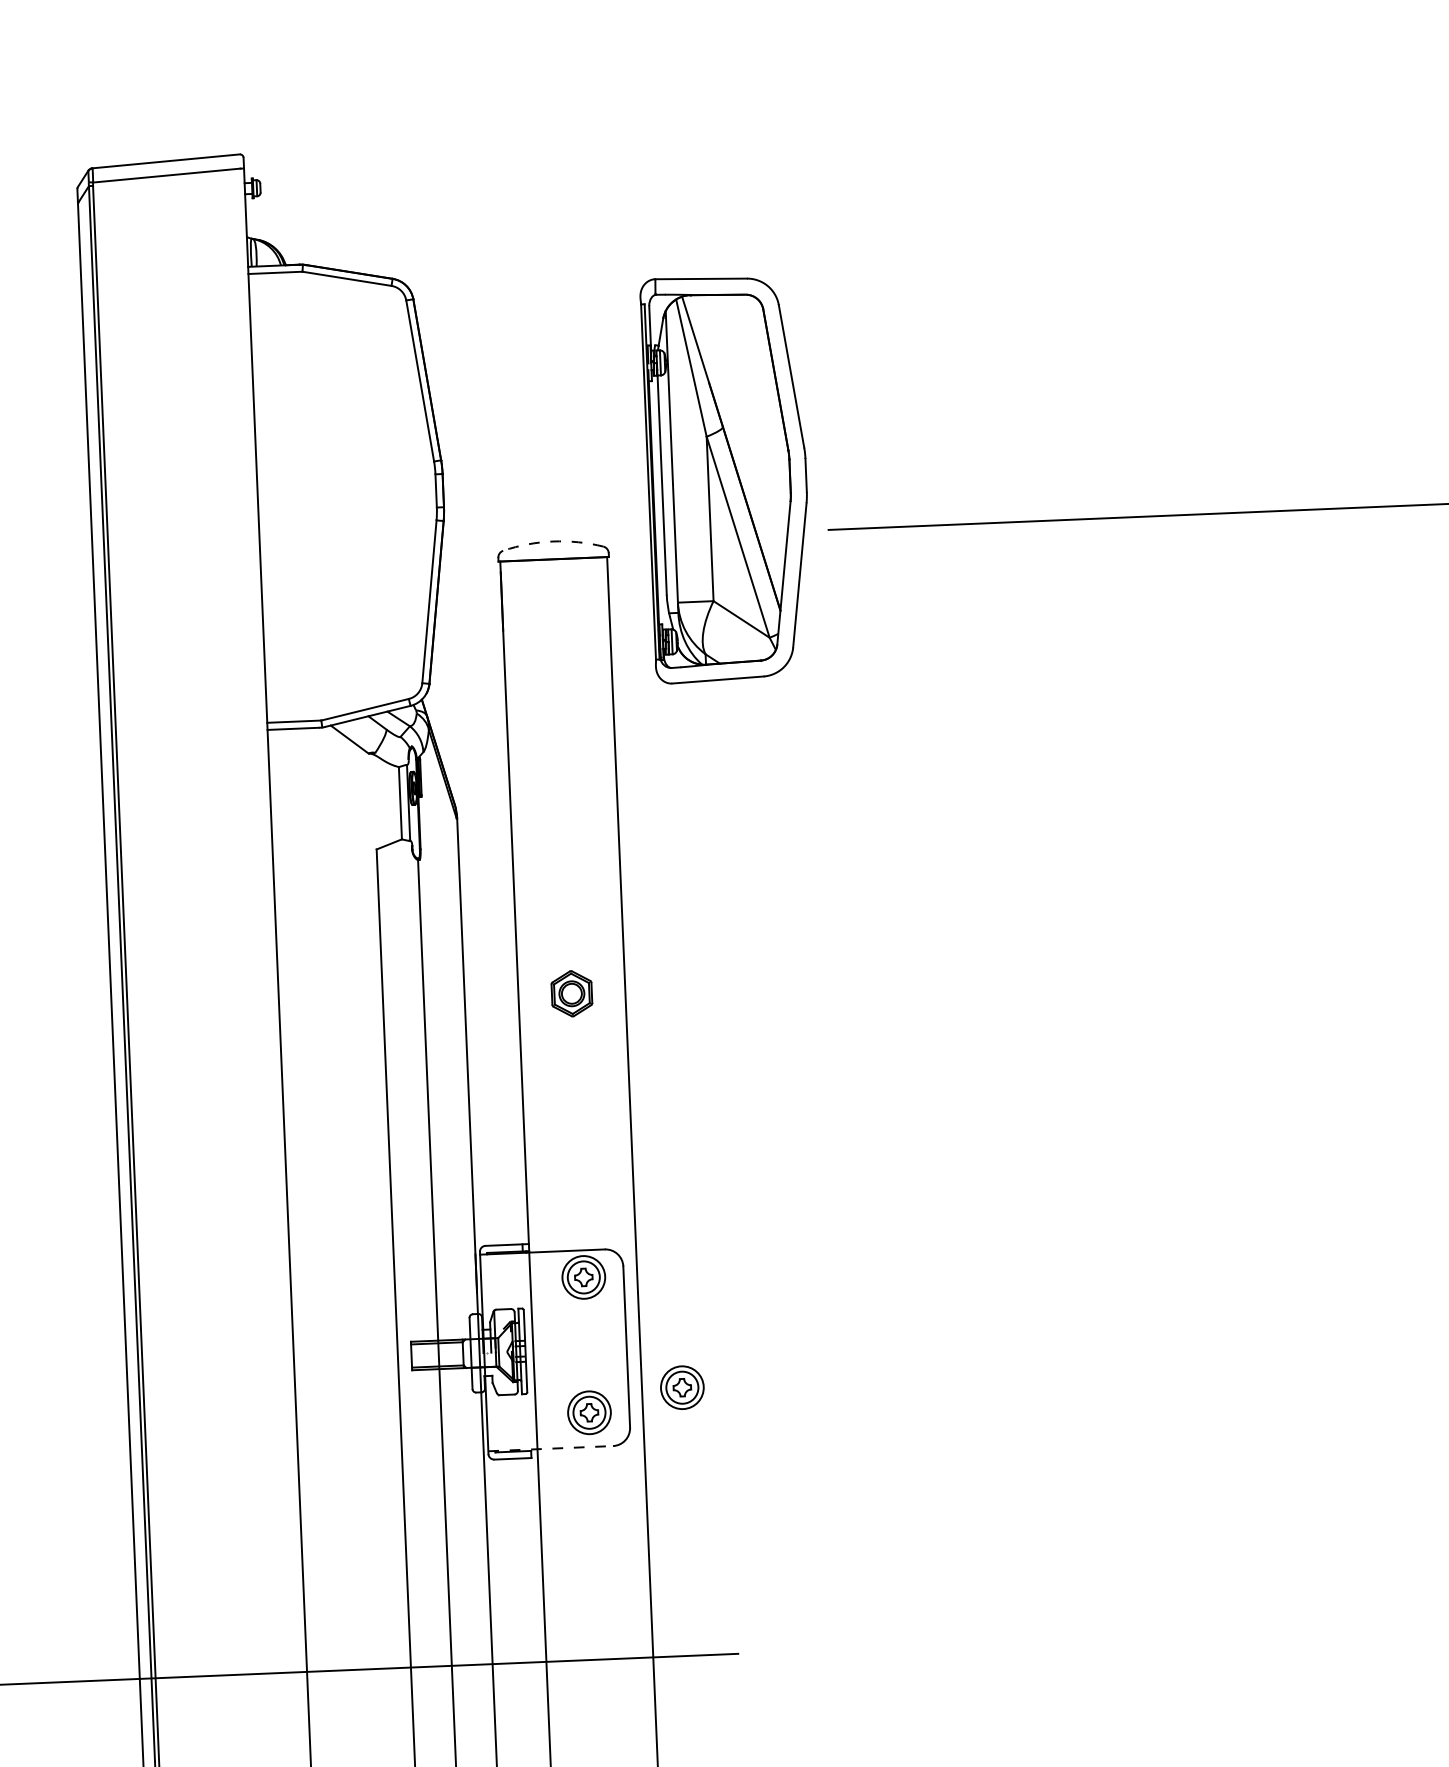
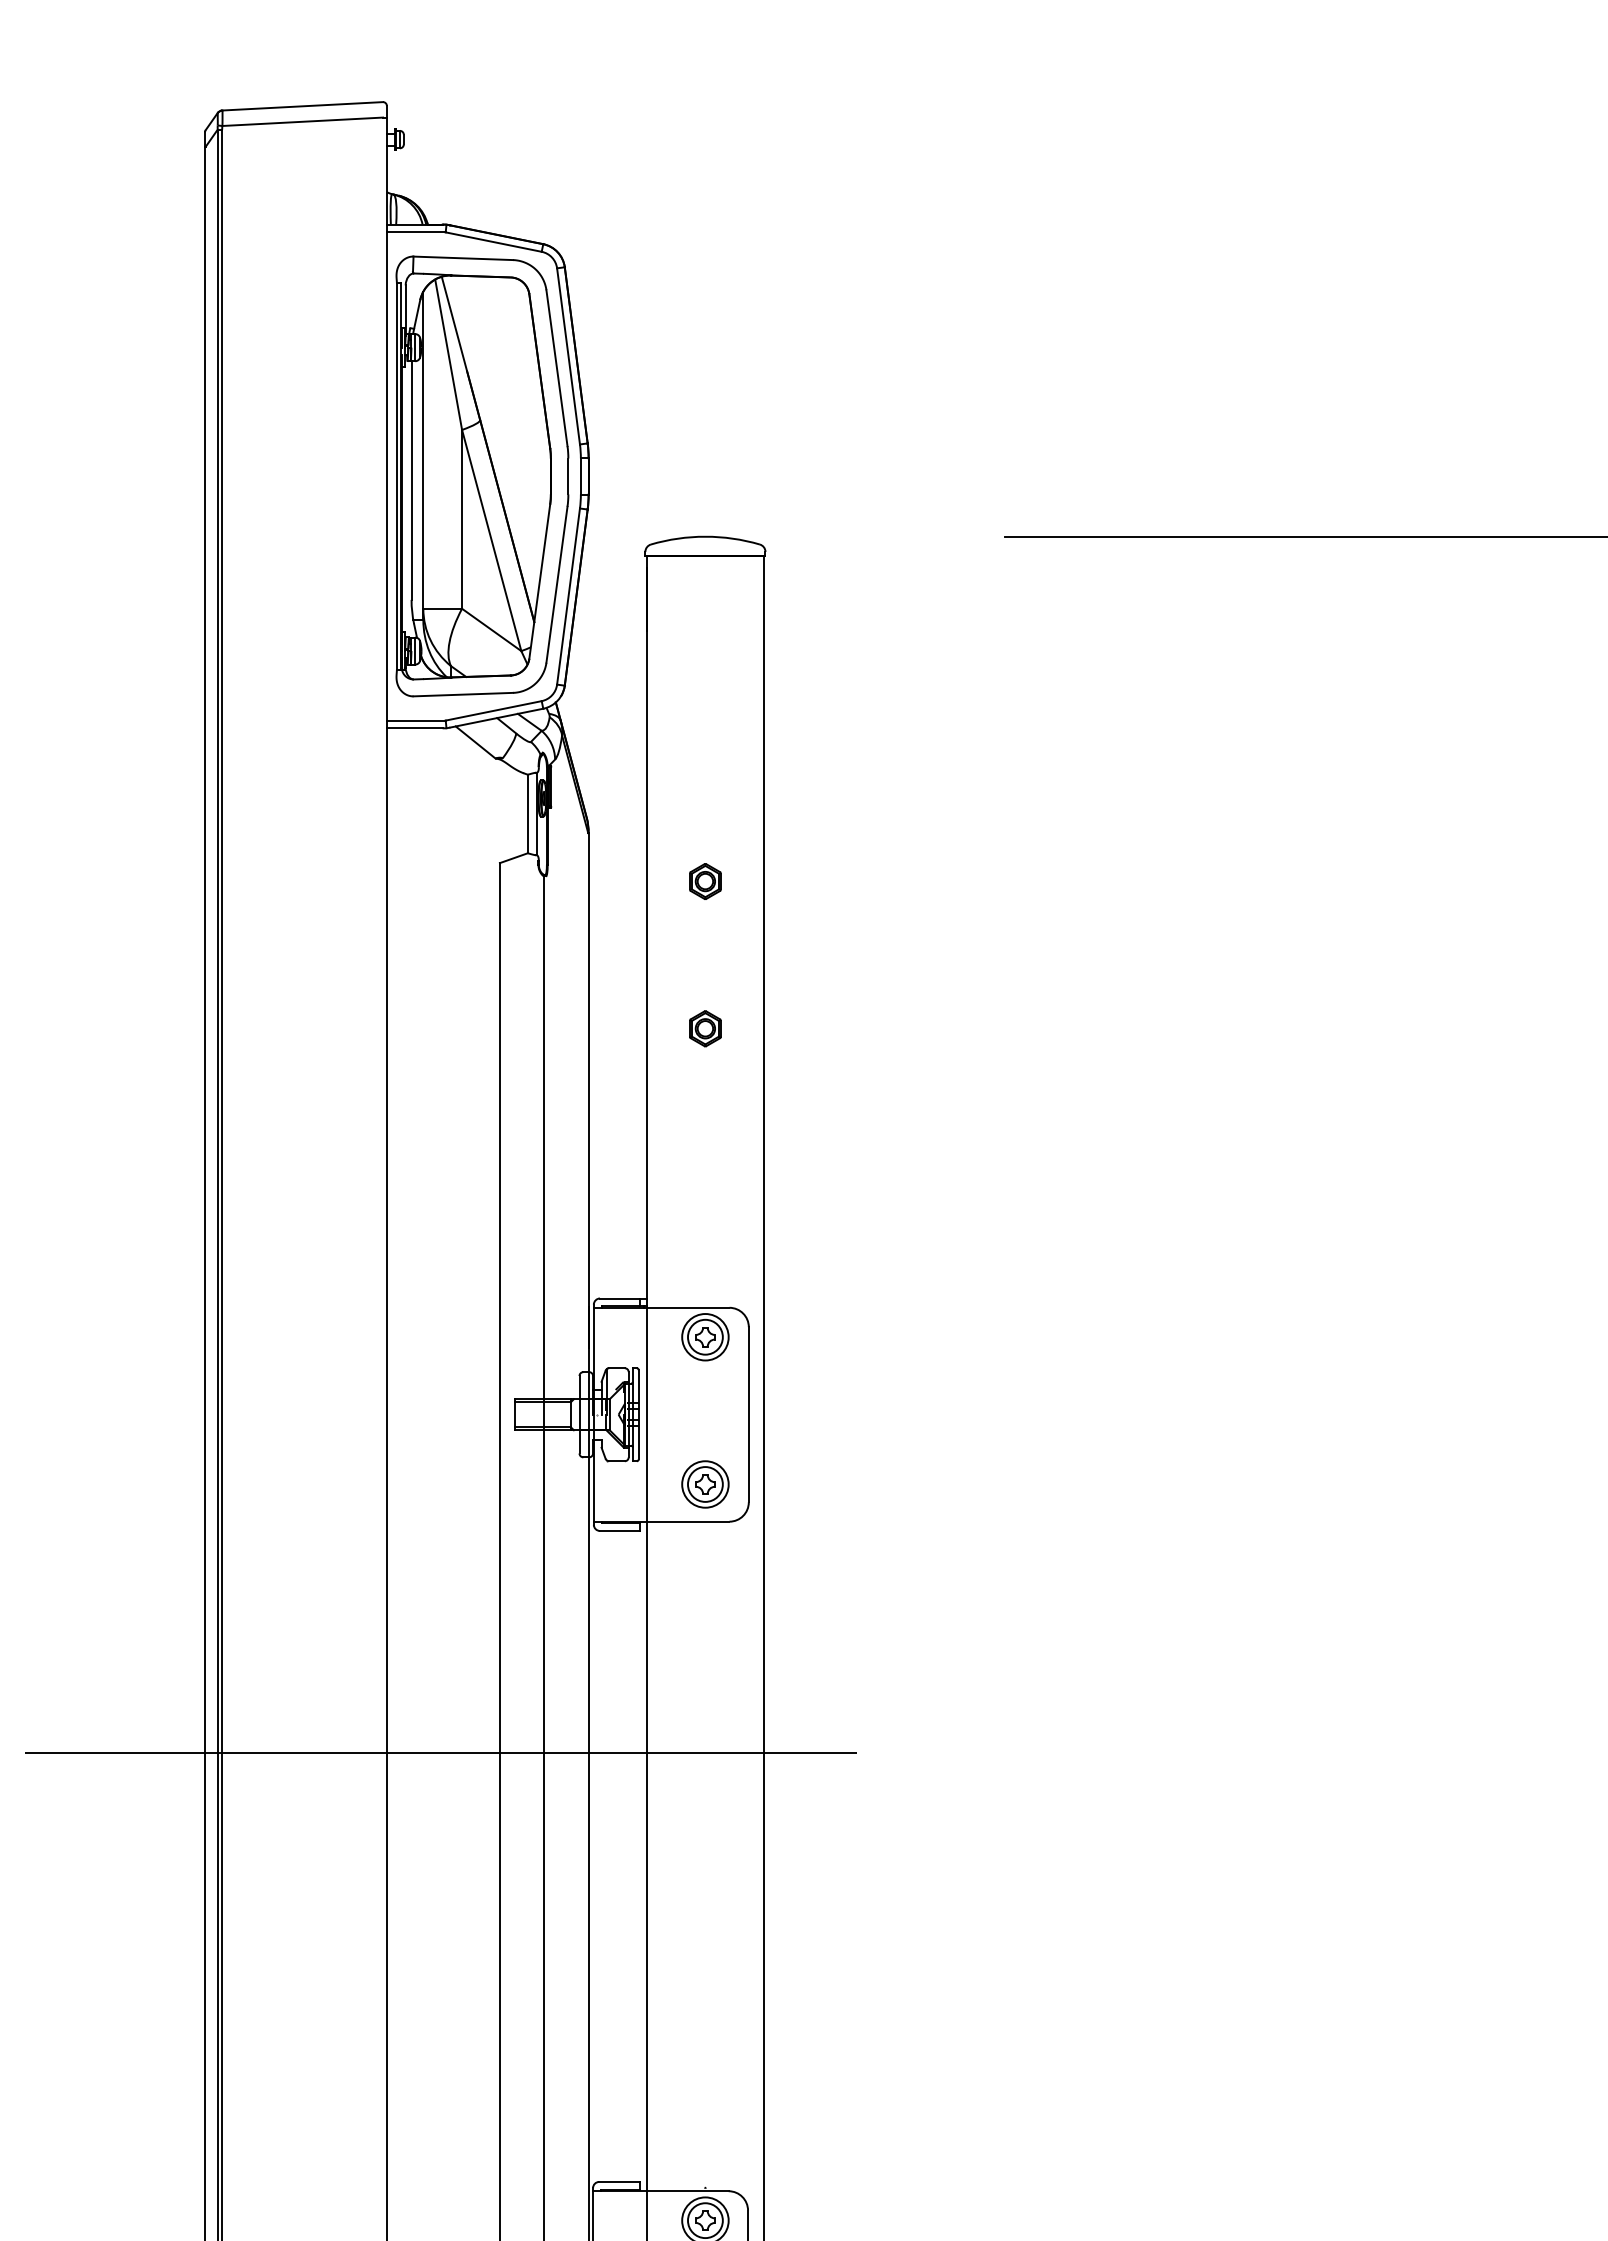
part: (727, 478) -> (482, 476), moved
arc: (553, 541) -> (705, 536), dashed -> solid
part: (566, 858) -> (705, 881), added
part: (571, 993) -> (705, 1028), size x0.71
part: (682, 1387) -> (807, 1461), removed
line: (550, 1448) -> (661, 1521), dashed -> solid

